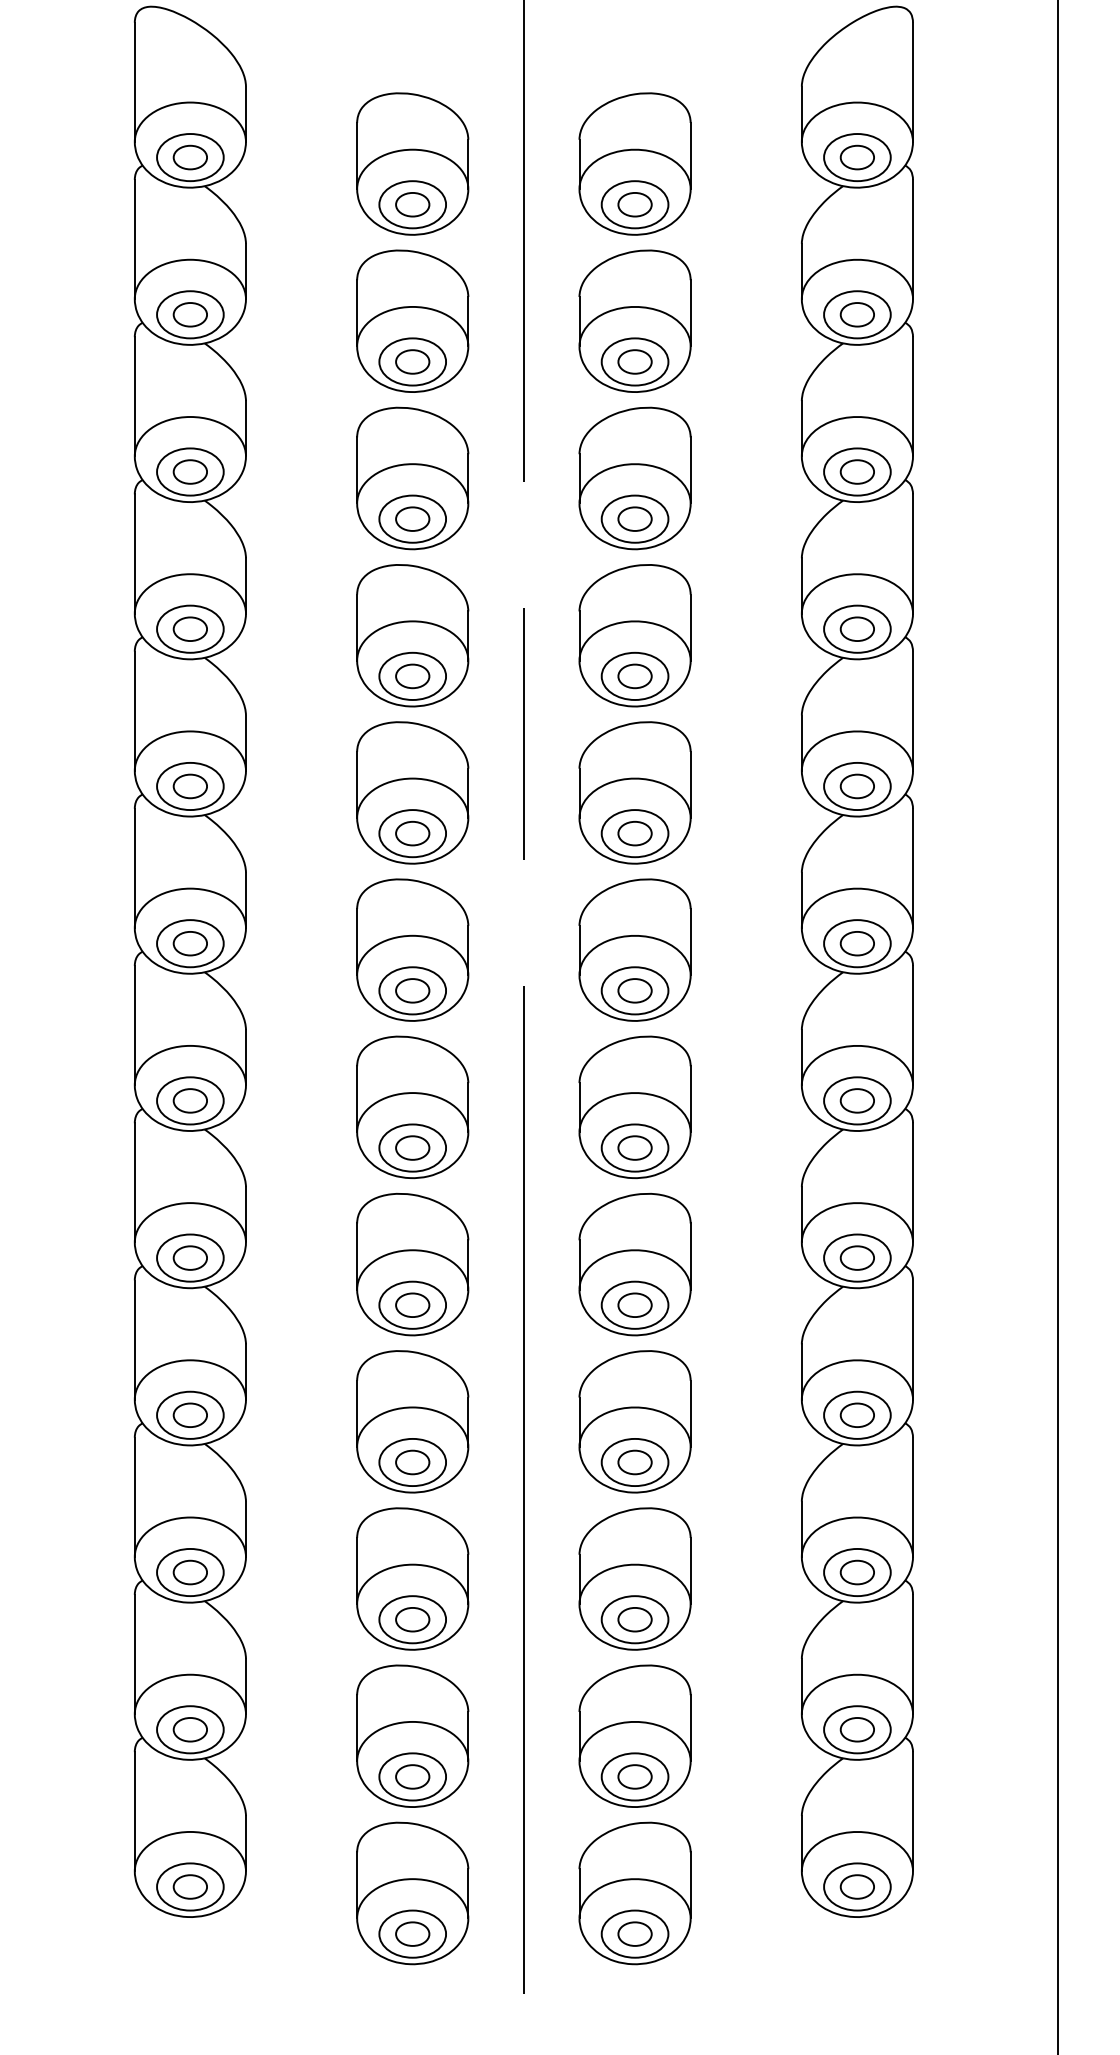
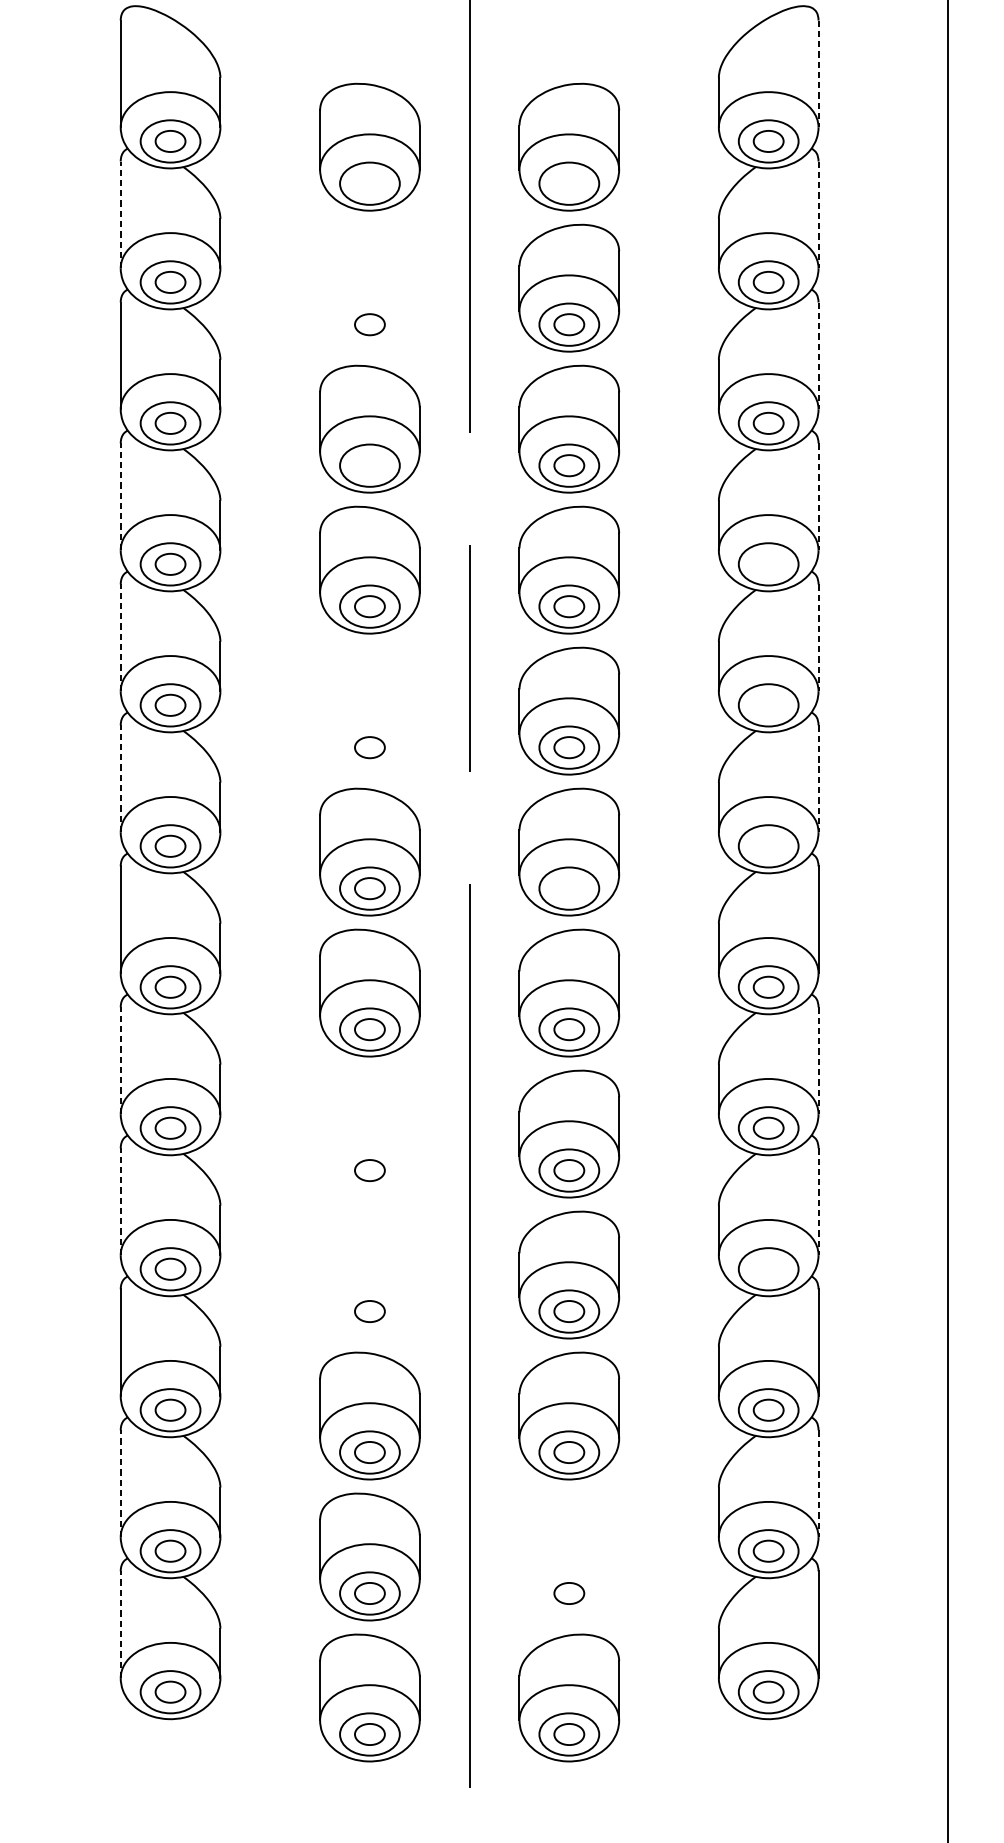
line: (913, 82) -> (818, 74), solid -> dashed
part: (412, 204) -> (369, 183), removed
part: (634, 204) -> (568, 183), removed
line: (134, 239) -> (120, 214), solid -> dashed
line: (913, 239) -> (818, 214), solid -> dashed
part: (412, 320) -> (369, 287), removed
line: (913, 396) -> (818, 355), solid -> dashed
part: (412, 518) -> (369, 465), removed
line: (134, 553) -> (120, 496), solid -> dashed
line: (913, 553) -> (818, 496), solid -> dashed
part: (856, 628) -> (767, 563), removed
line: (134, 711) -> (120, 638), solid -> dashed
line: (913, 711) -> (818, 638), solid -> dashed
part: (856, 786) -> (767, 705), removed
part: (412, 792) -> (369, 710), removed
line: (134, 868) -> (120, 778), solid -> dashed
line: (913, 868) -> (818, 778), solid -> dashed
part: (856, 943) -> (767, 846), removed
part: (634, 990) -> (568, 888), removed
line: (134, 1182) -> (120, 1060), solid -> dashed
line: (913, 1182) -> (818, 1060), solid -> dashed
part: (412, 1264) -> (369, 1134), removed
line: (134, 1340) -> (120, 1202), solid -> dashed
line: (913, 1340) -> (818, 1202), solid -> dashed
part: (856, 1414) -> (767, 1268), removed
part: (412, 1421) -> (369, 1274), removed
line: (134, 1654) -> (120, 1483), solid -> dashed
line: (913, 1654) -> (818, 1483), solid -> dashed
part: (634, 1735) -> (568, 1556), removed
line: (134, 1811) -> (120, 1624), solid -> dashed

